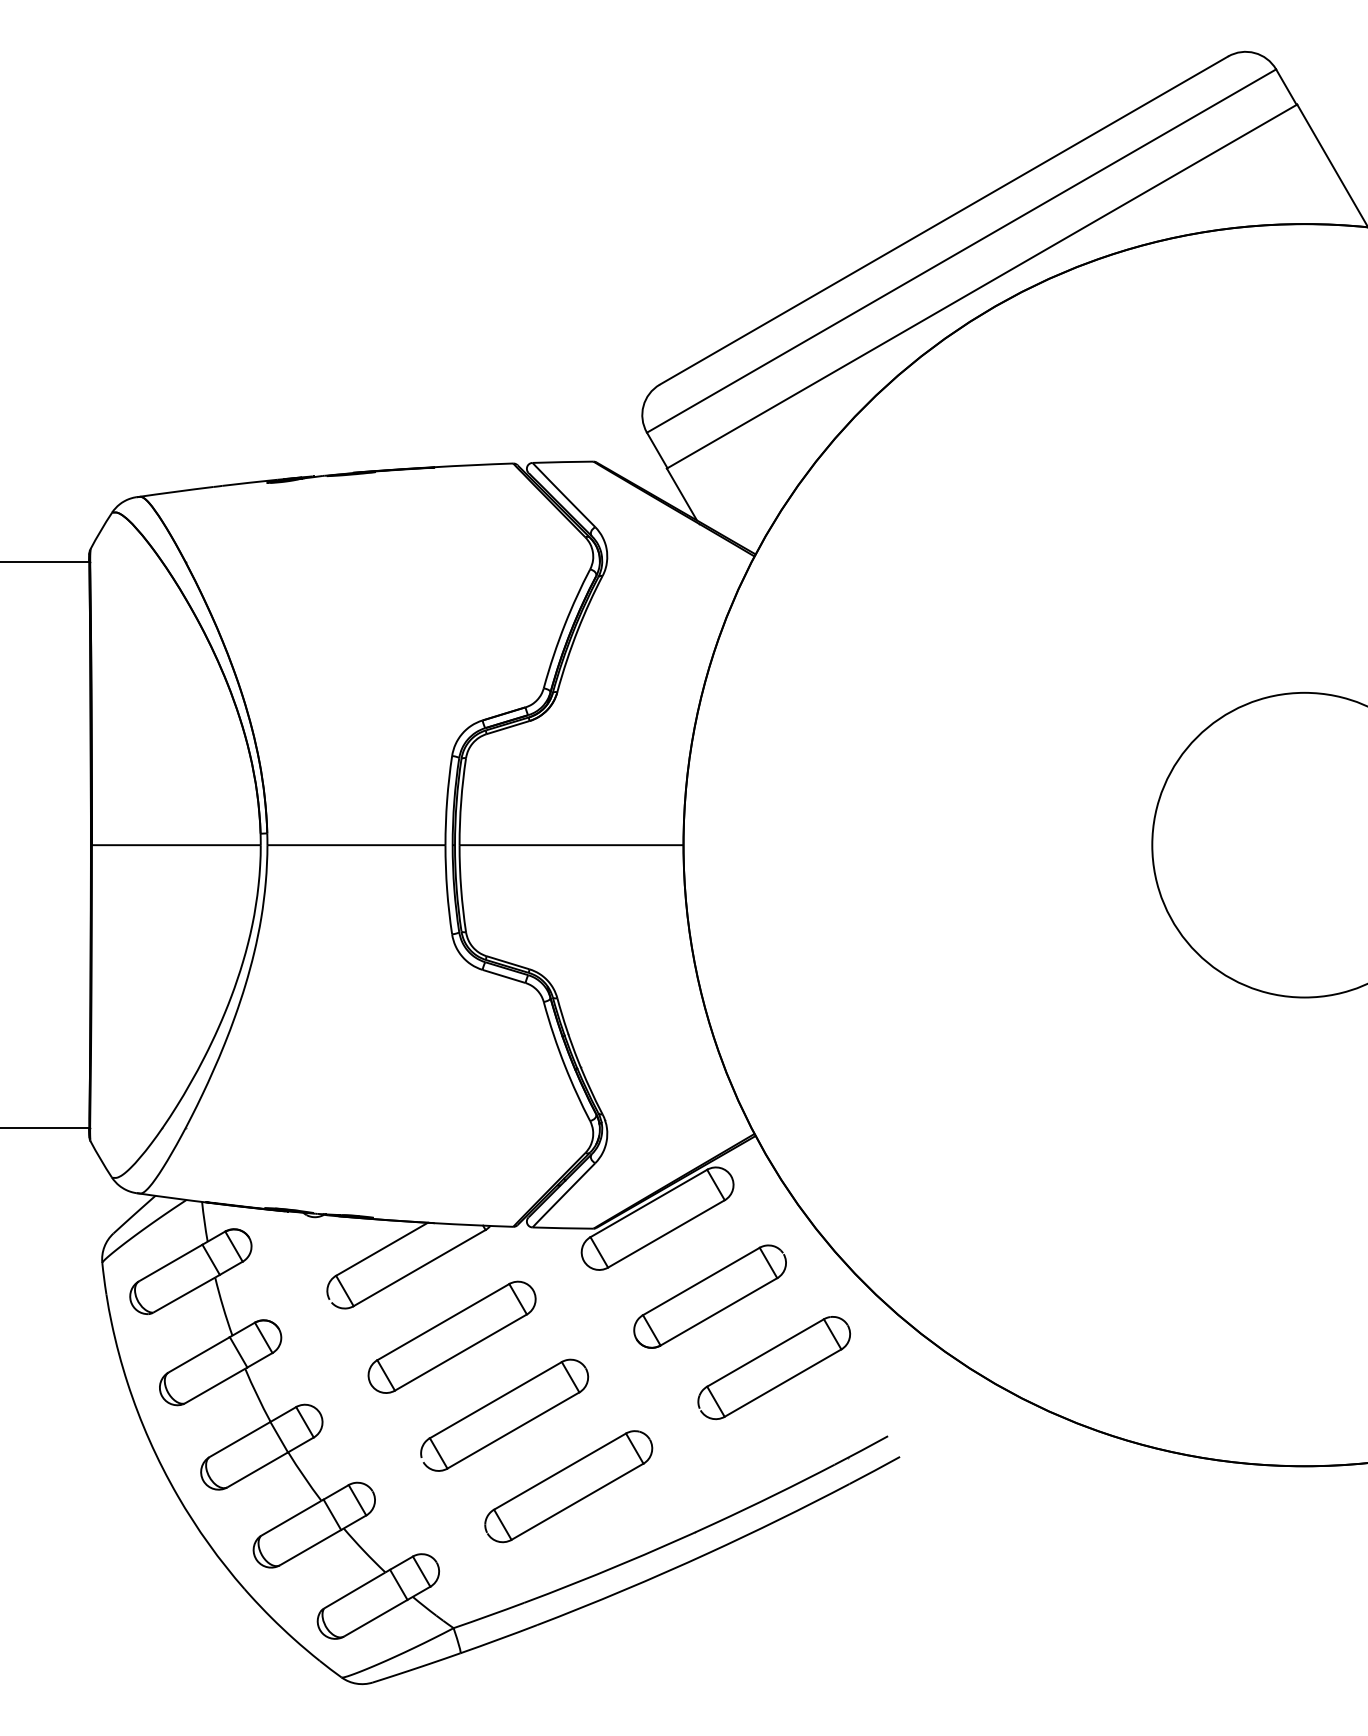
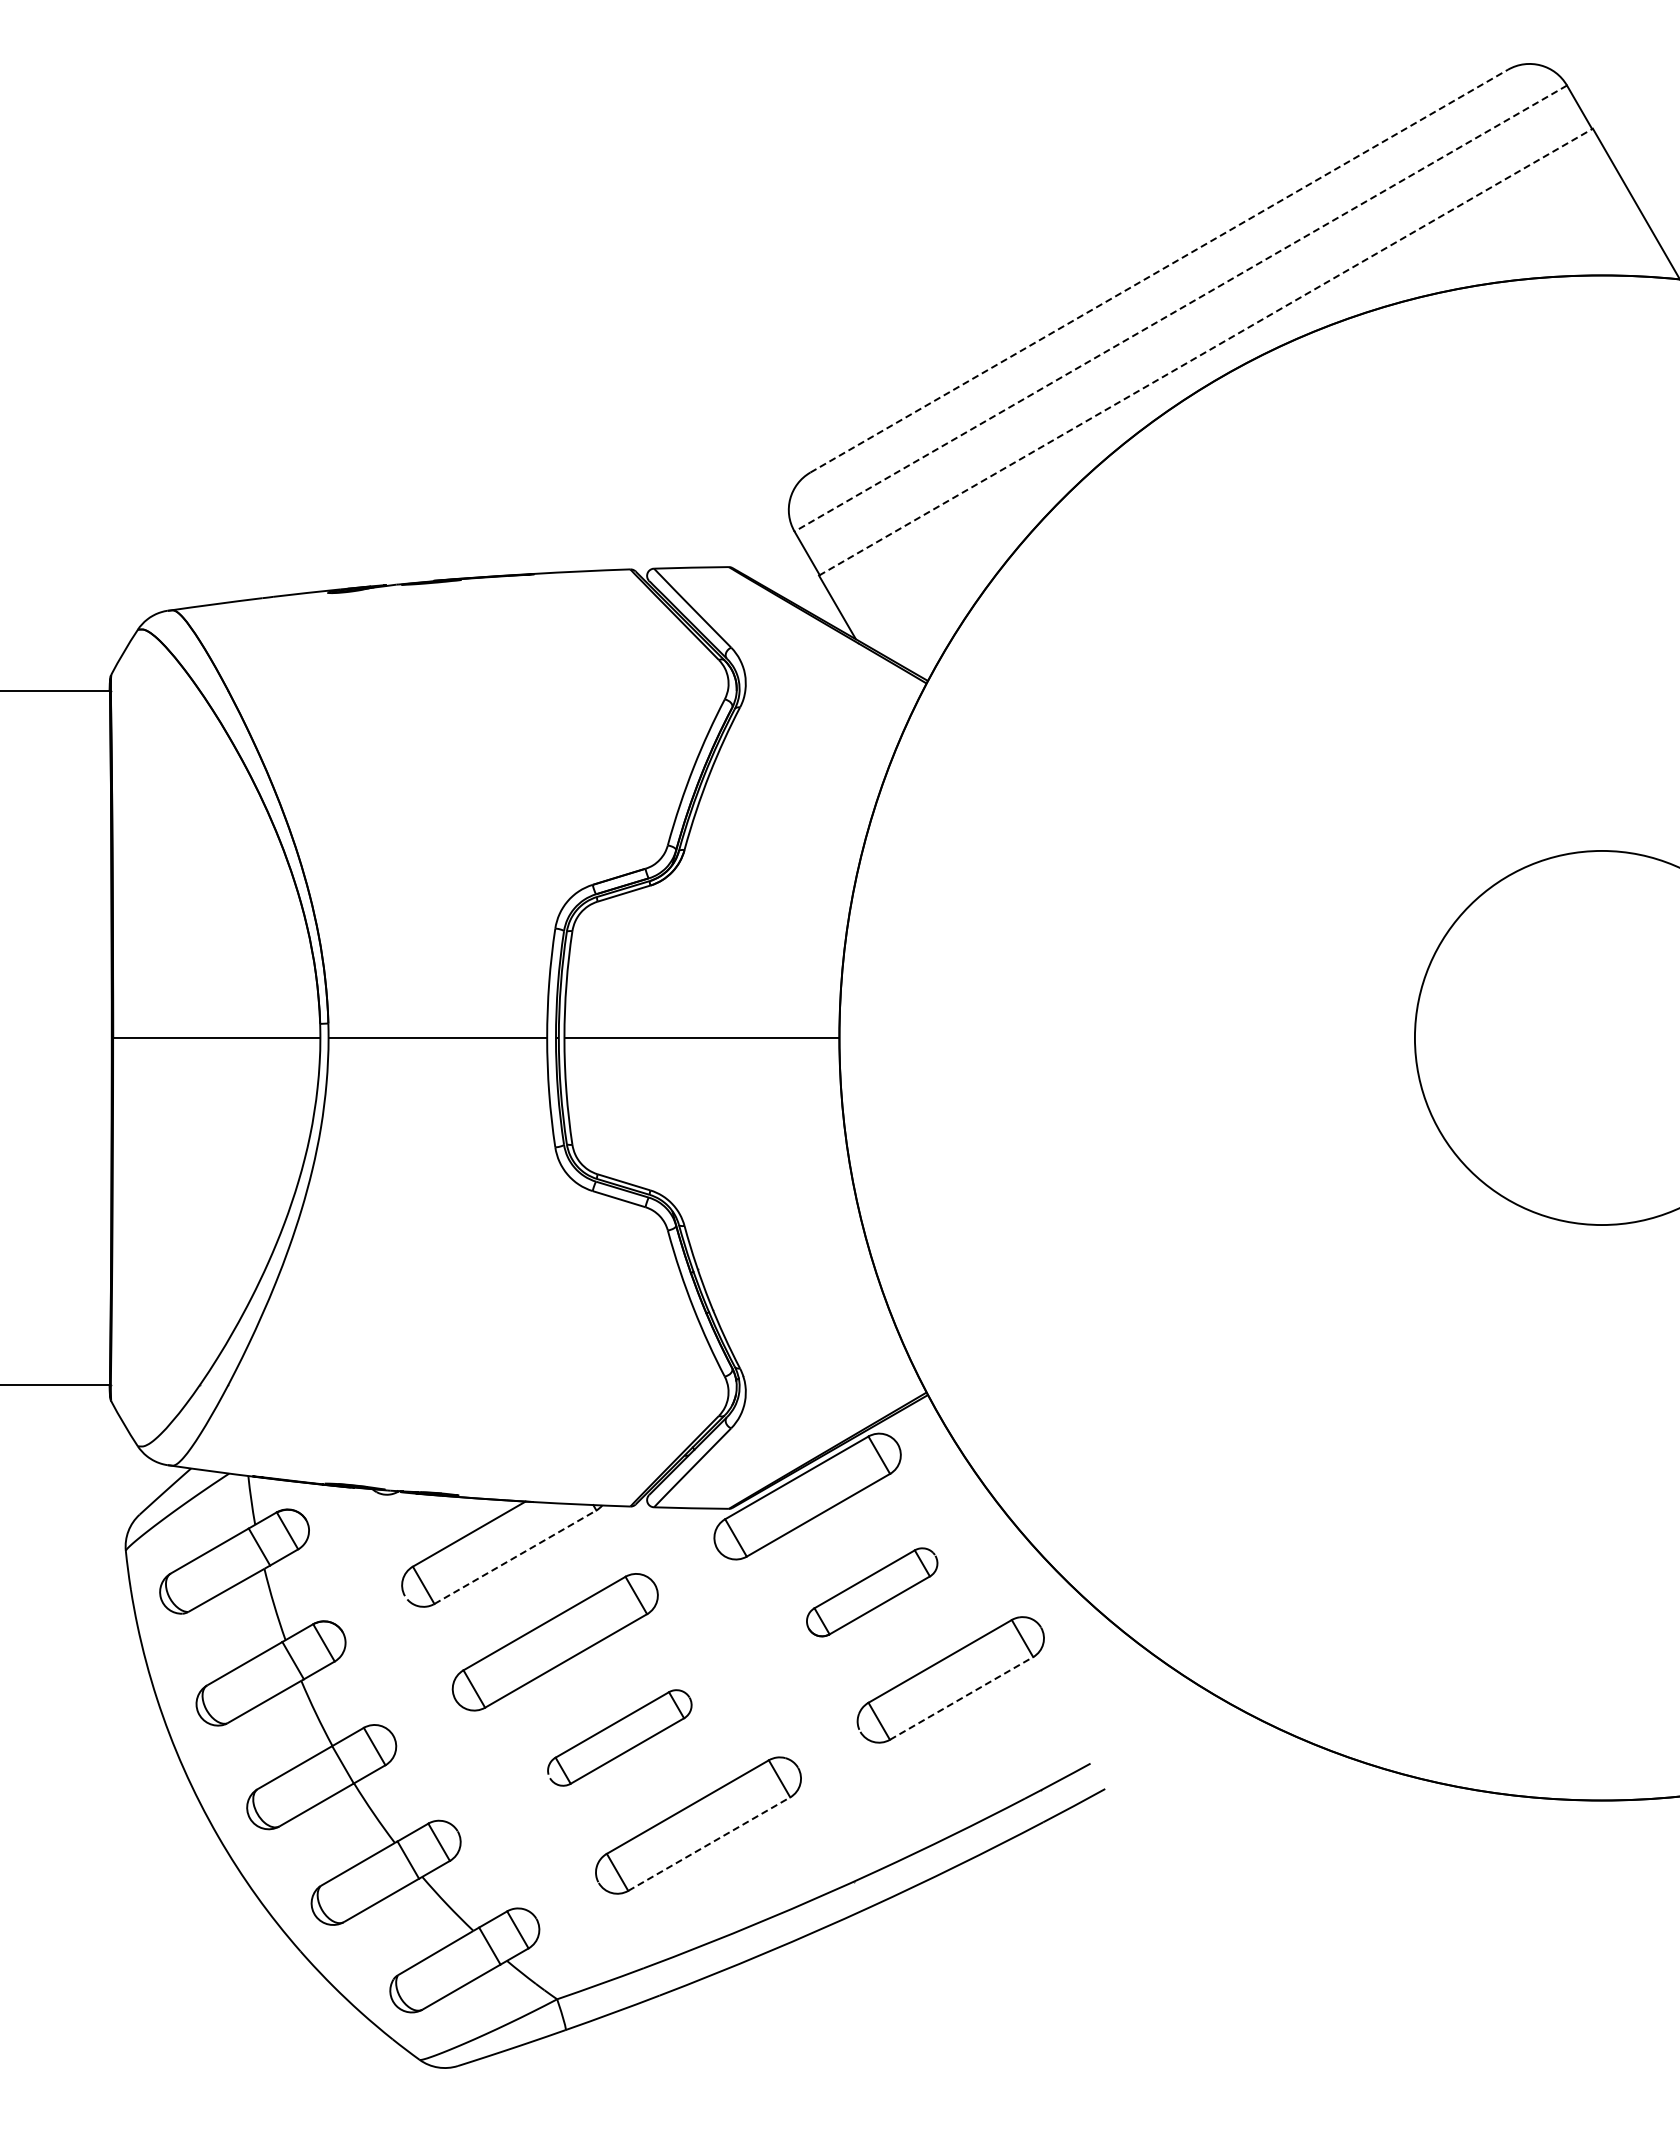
line: (944, 220) -> (1159, 271), solid -> dashed
line: (961, 251) -> (1180, 308), solid -> dashed
line: (981, 286) -> (1205, 352), solid -> dashed
line: (419, 1268) -> (515, 1557), solid -> dashed
part: (710, 1296) -> (872, 1592), size x0.7
line: (782, 1383) -> (961, 1698), solid -> dashed
part: (504, 1414) -> (619, 1737), size x0.7
line: (577, 1502) -> (709, 1844), solid -> dashed

